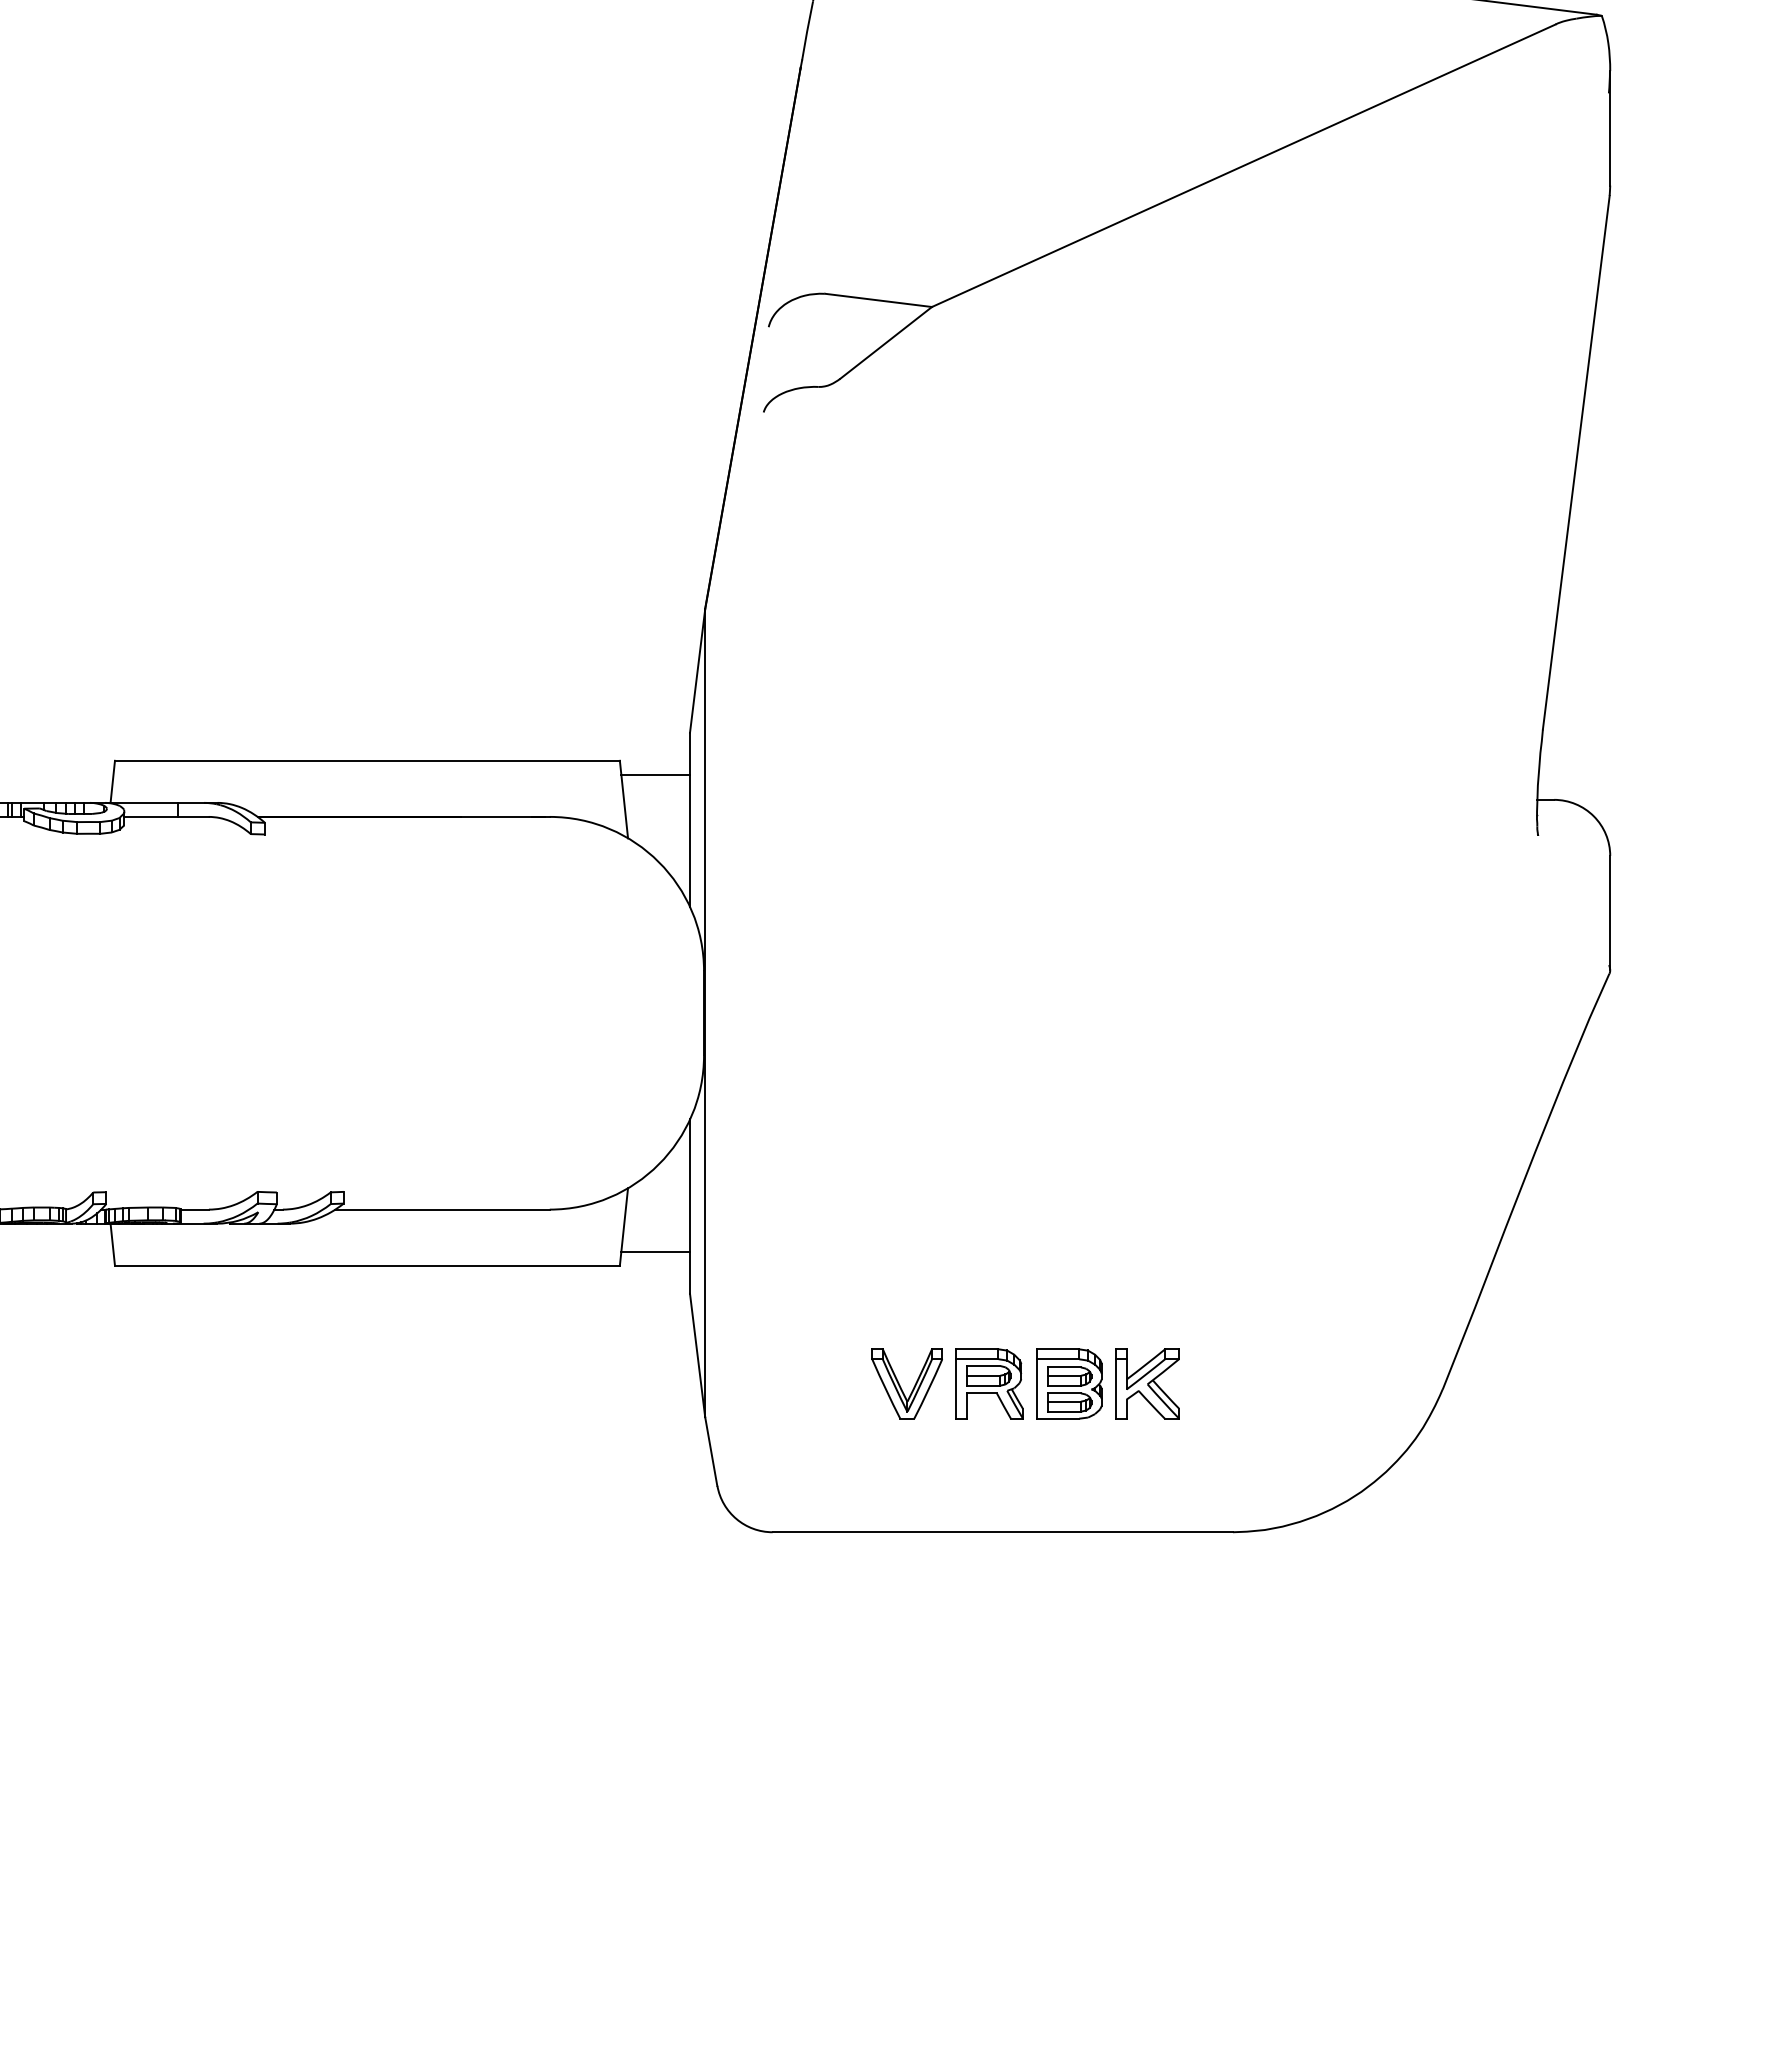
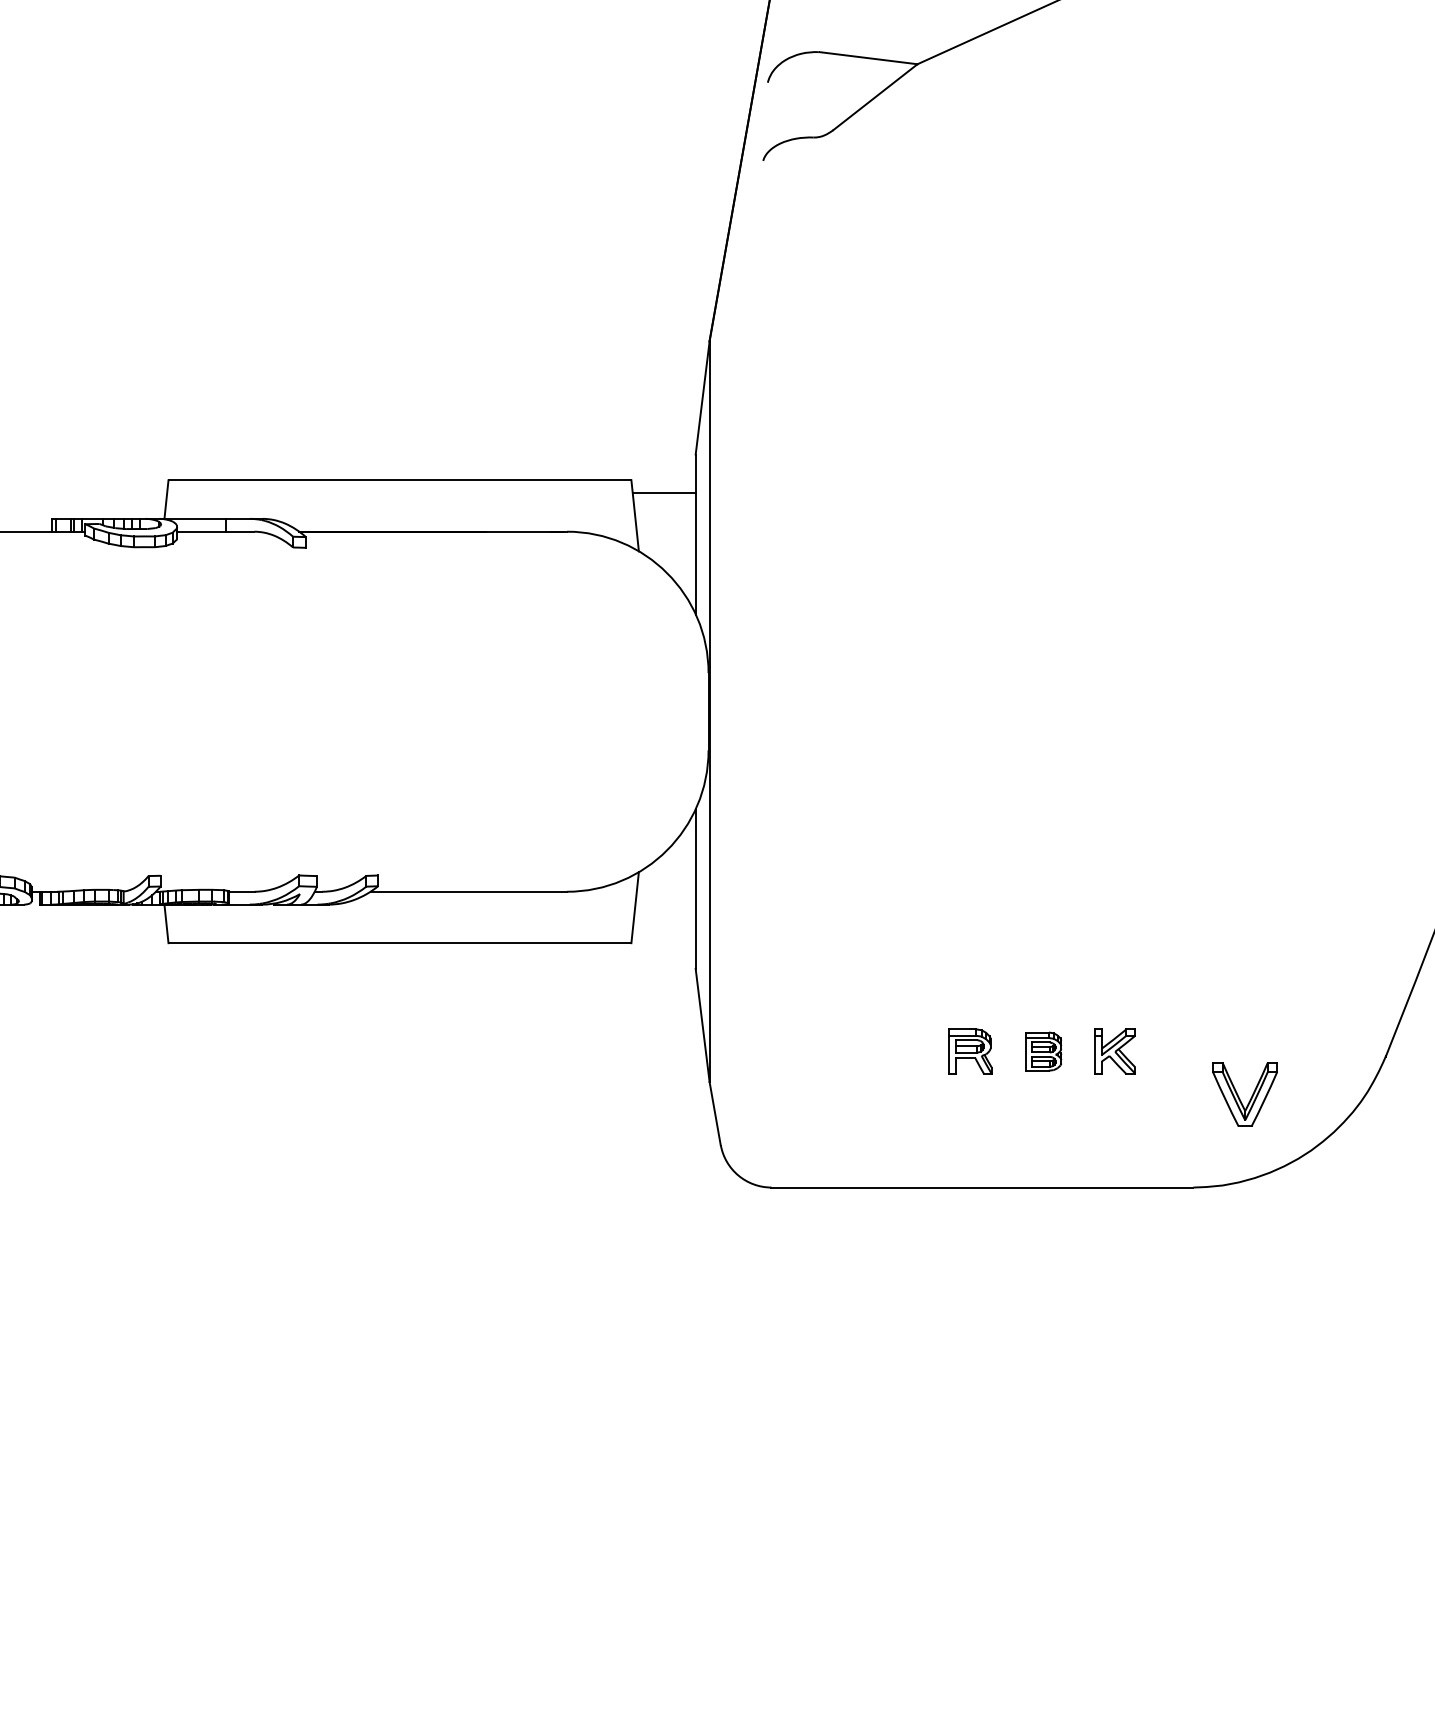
line: (655, 1251) -> (664, 930), removed
part: (989, 1383) -> (970, 1051), size x0.7
part: (1069, 1383) -> (1043, 1051), size x0.6
part: (1147, 1383) -> (1115, 1051), size x0.7
part: (900, 1385) -> (1238, 1096), moved

